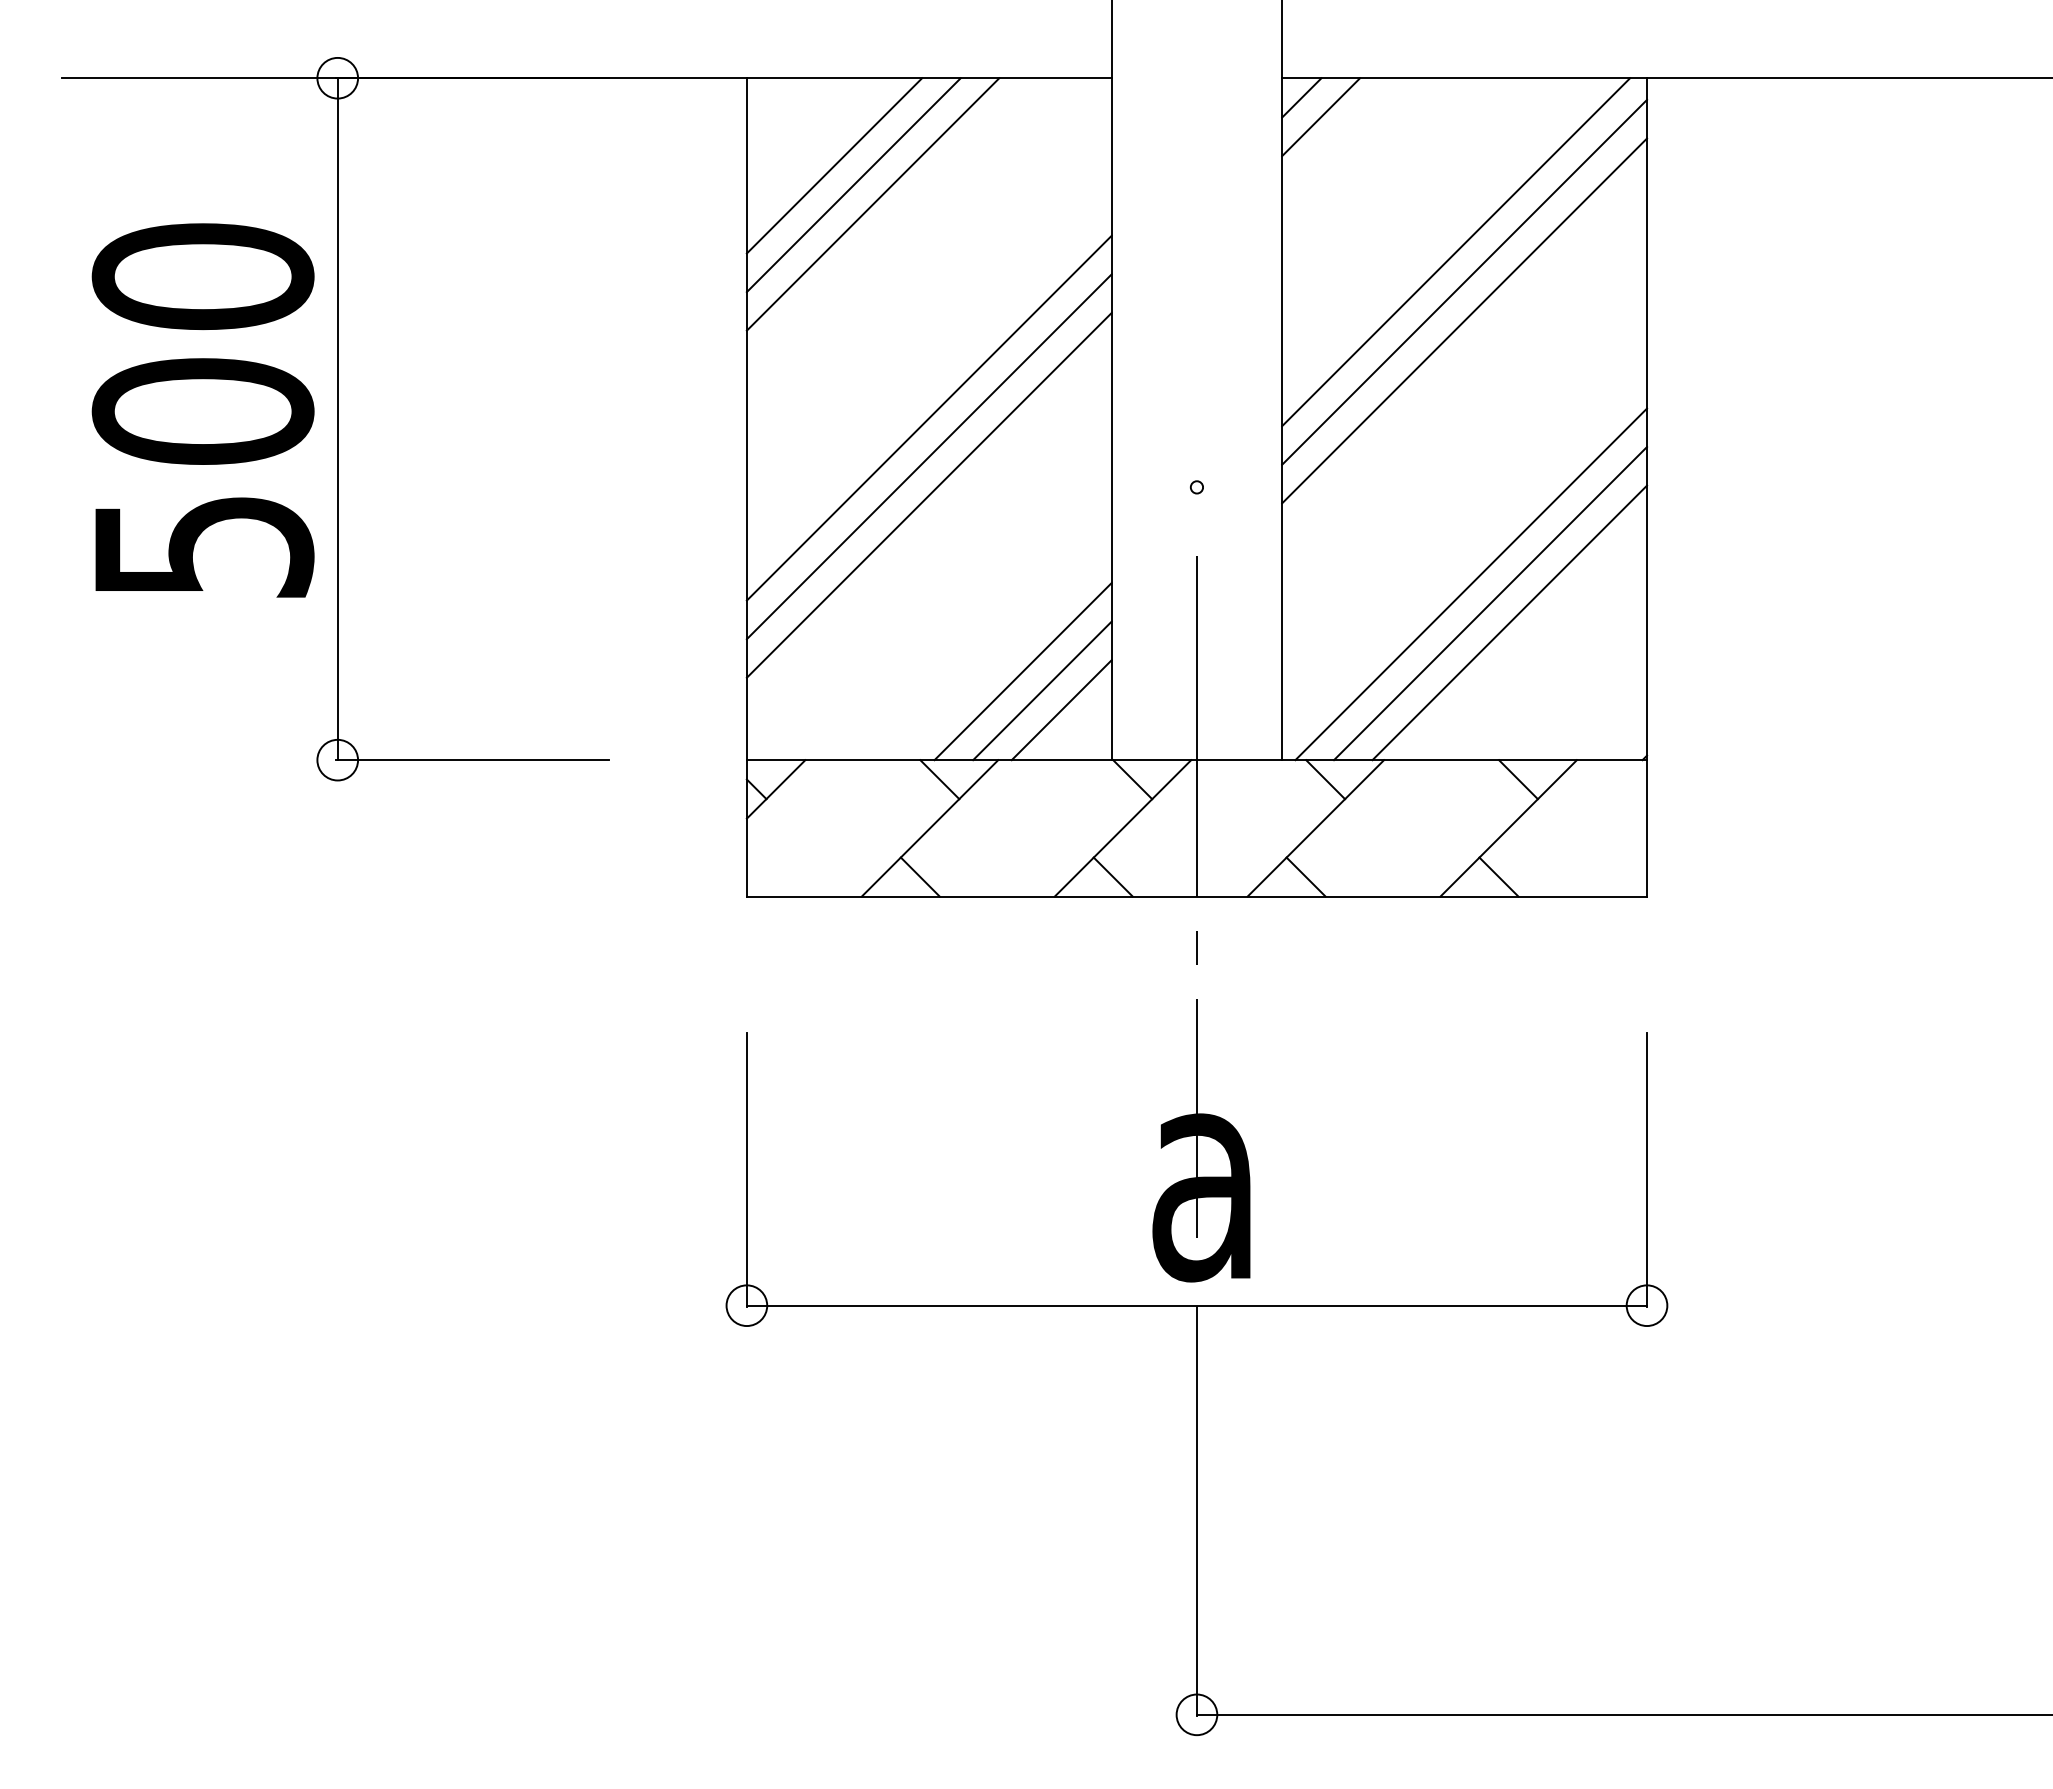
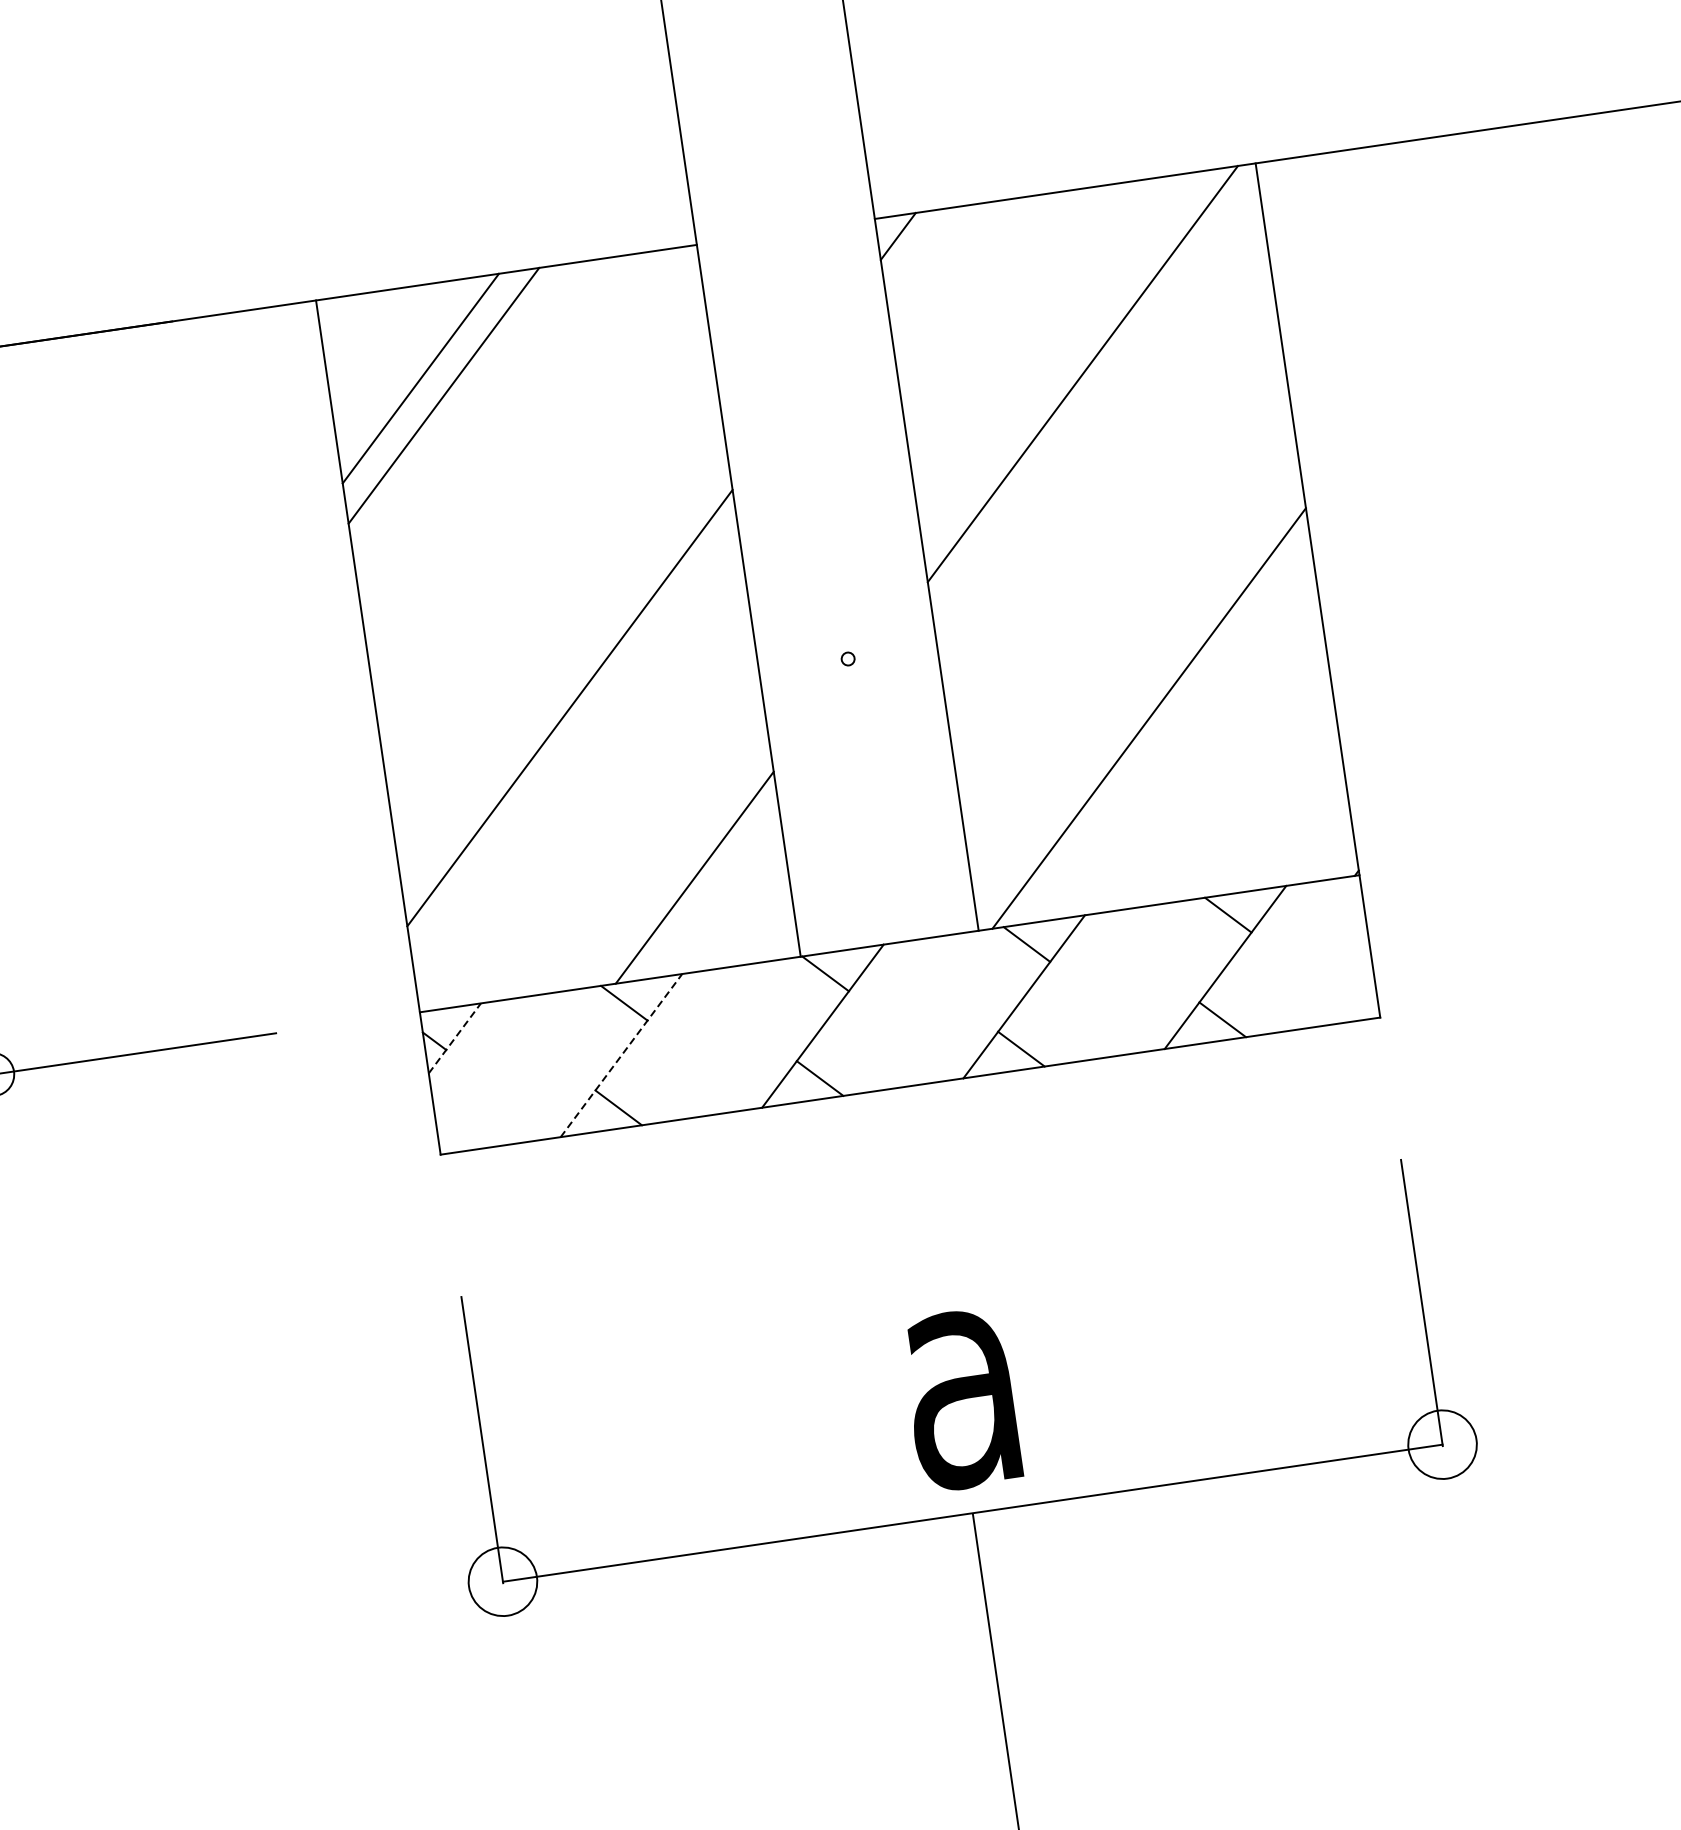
line: (1321, 117) -> (921, 253), removed
line: (872, 204) -> (466, 413), removed
line: (1464, 281) -> (1096, 403), removed
line: (1464, 320) -> (1102, 444), removed
line: (928, 417) -> (557, 626), removed
line: (928, 456) -> (563, 667), removed
line: (1490, 603) -> (1172, 735), removed
line: (1509, 622) -> (1194, 752), removed
line: (1042, 690) -> (717, 894), removed
line: (1061, 710) -> (740, 912), removed
line: (776, 789) -> (455, 1038), solid -> dashed
line: (930, 828) -> (621, 1055), solid -> dashed
line: (1196, 896) -> (909, 1086), removed
circle: (746, 1305) -> (502, 1581), size x1.6
circle: (1646, 1305) -> (1442, 1444), size x1.6

